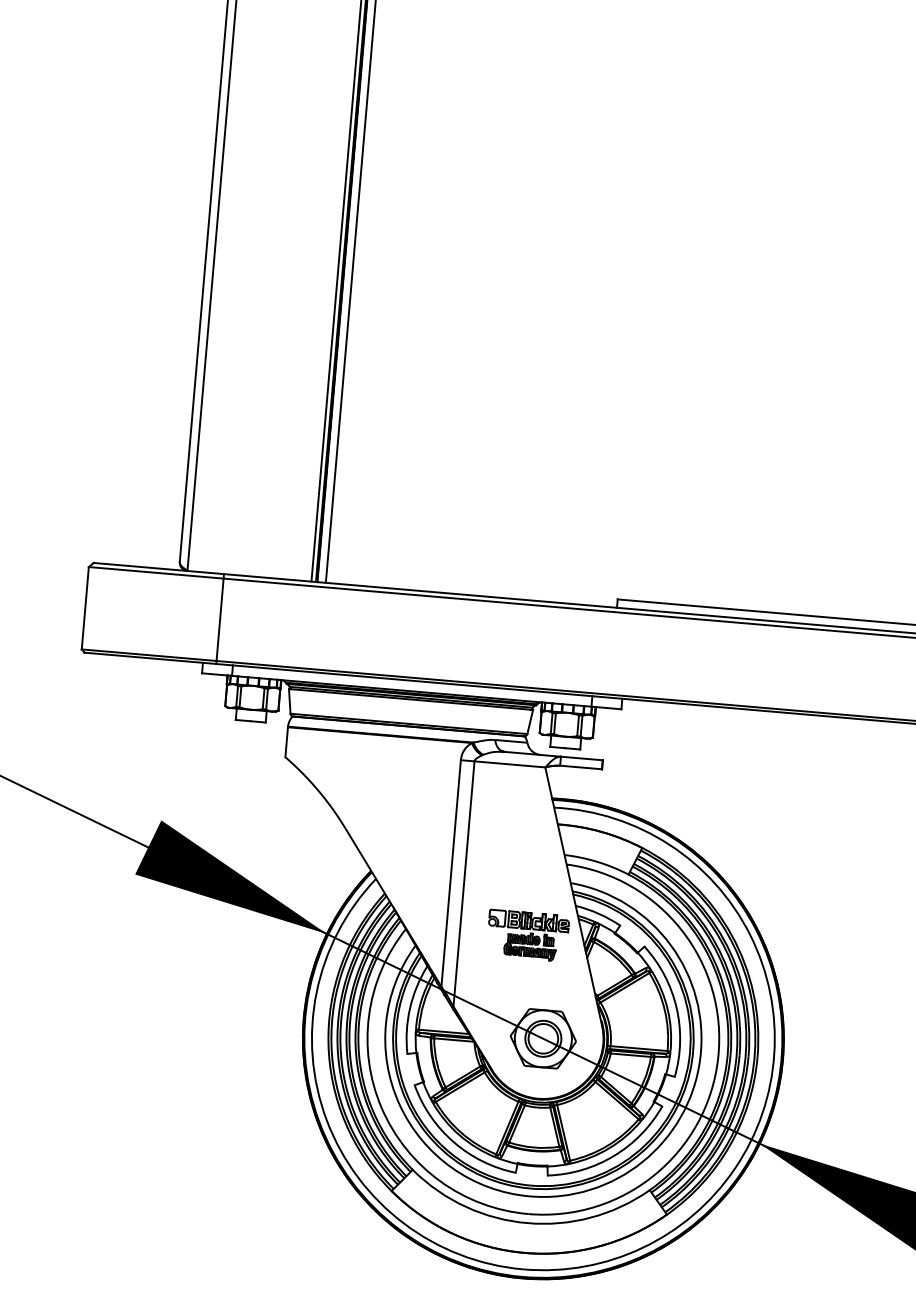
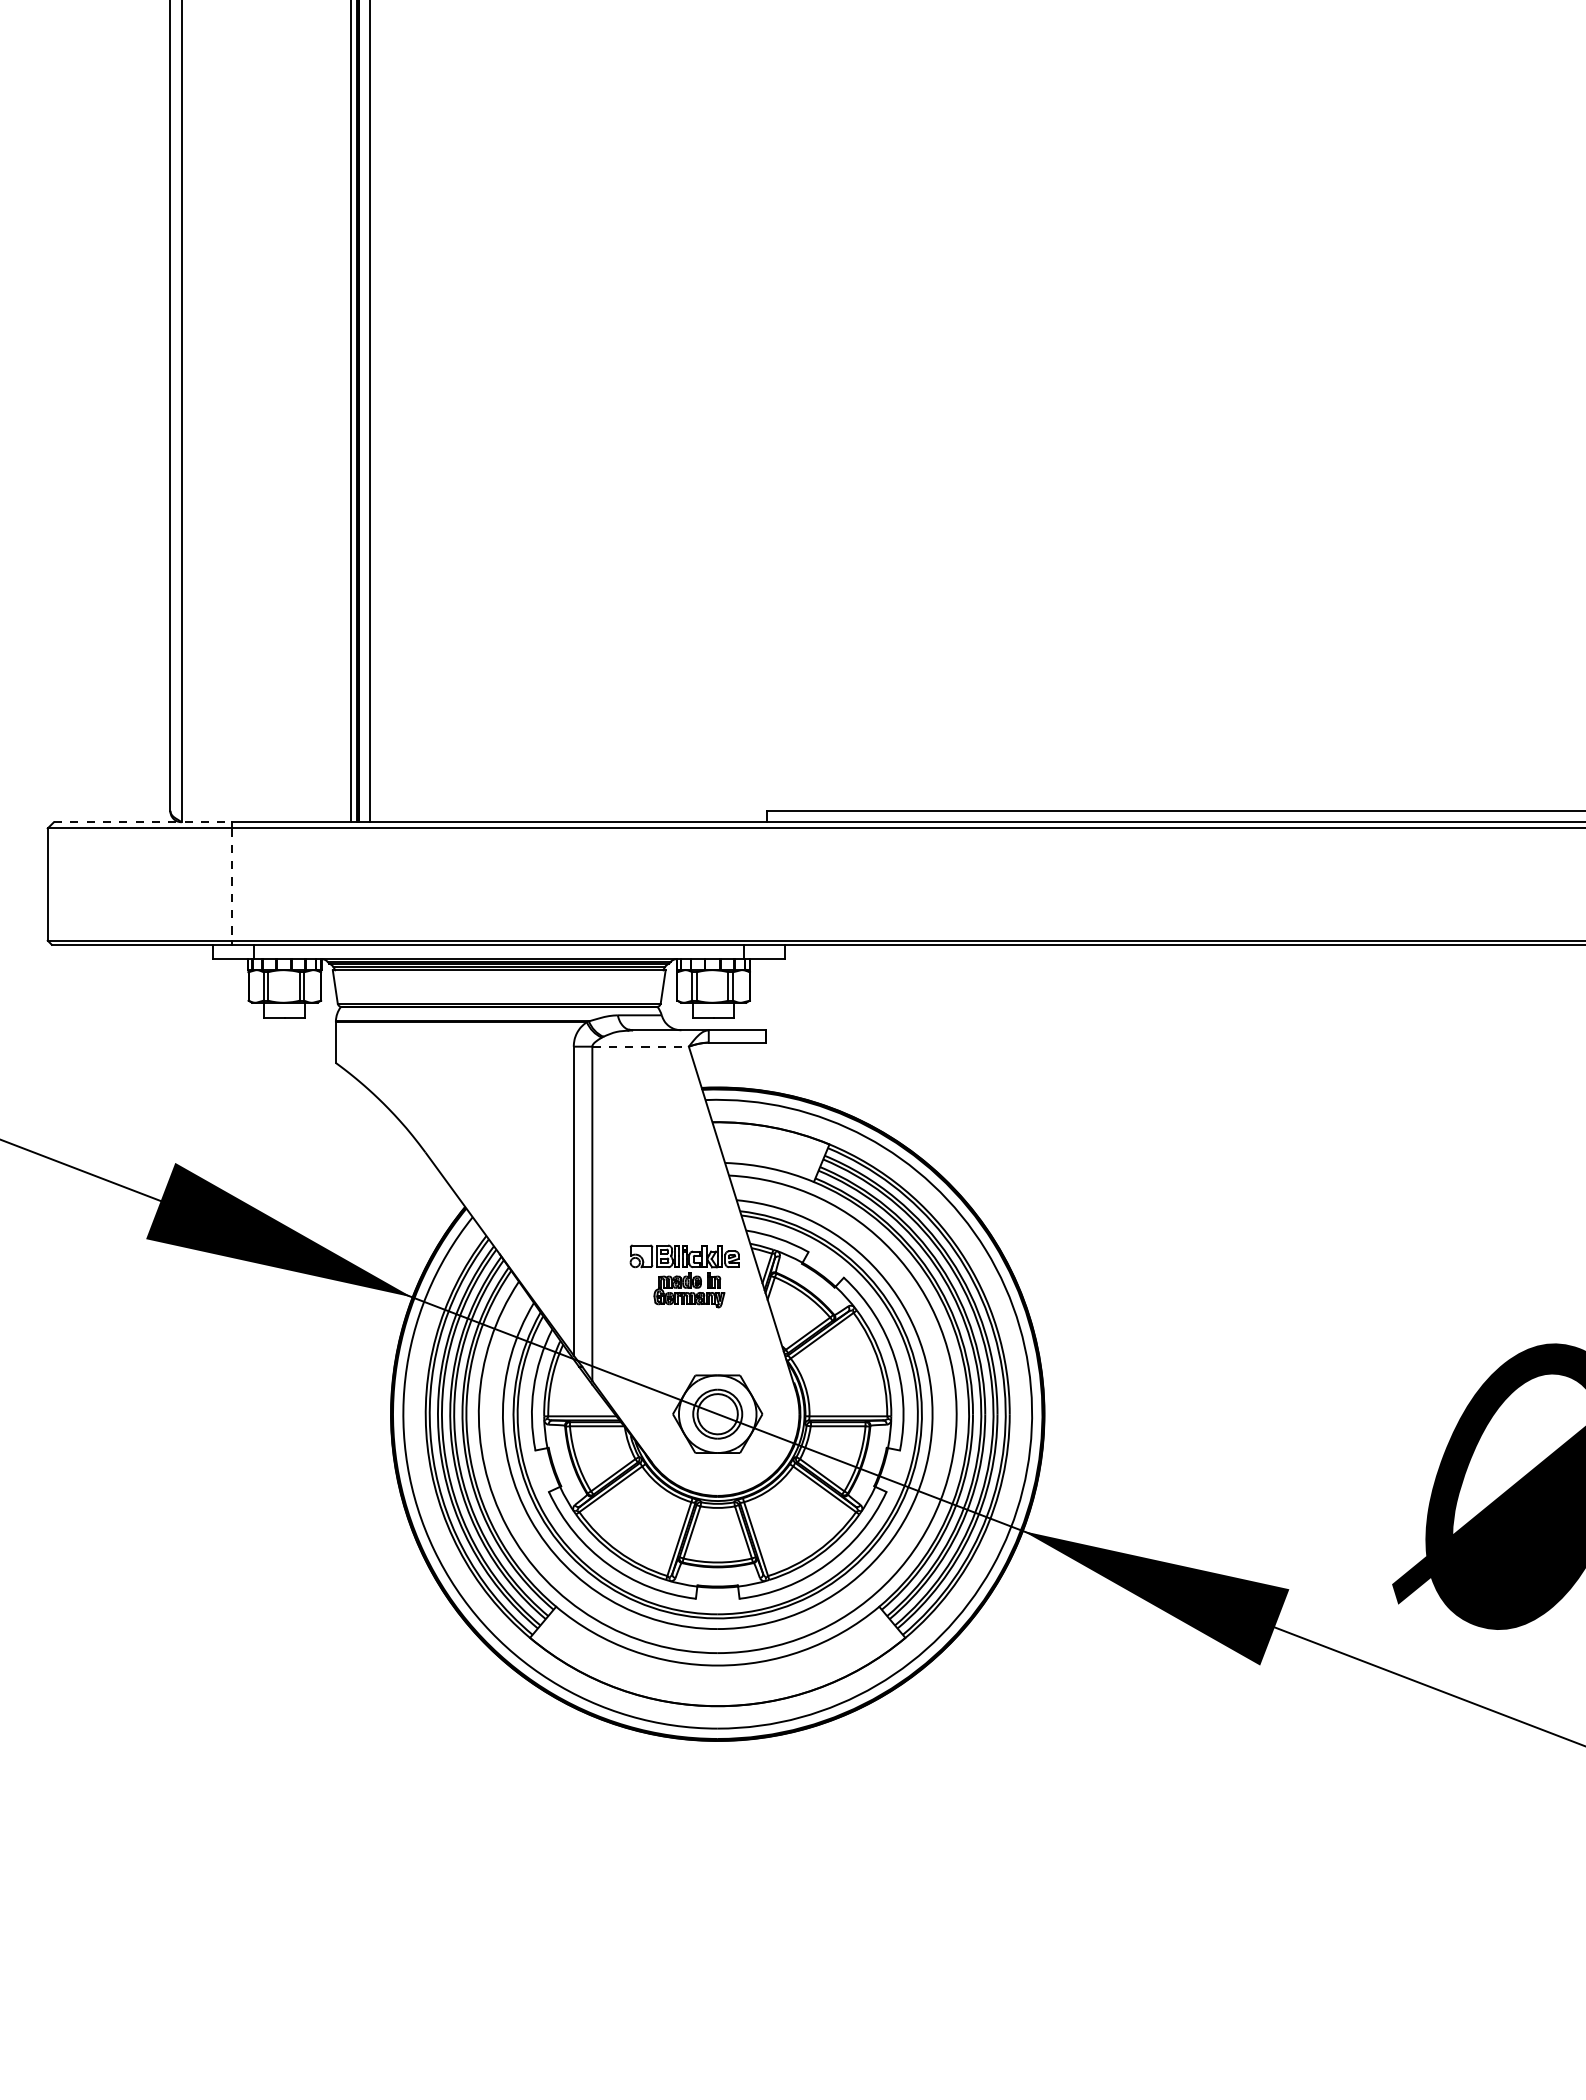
line: (158, 568) -> (142, 822), solid -> dashed
line: (220, 620) -> (231, 885), solid -> dashed
line: (510, 764) -> (641, 1046), solid -> dashed

